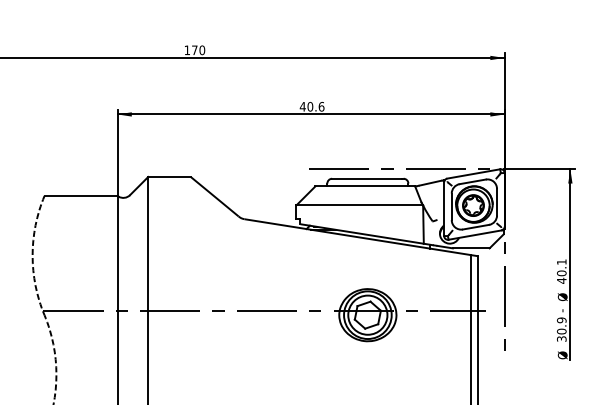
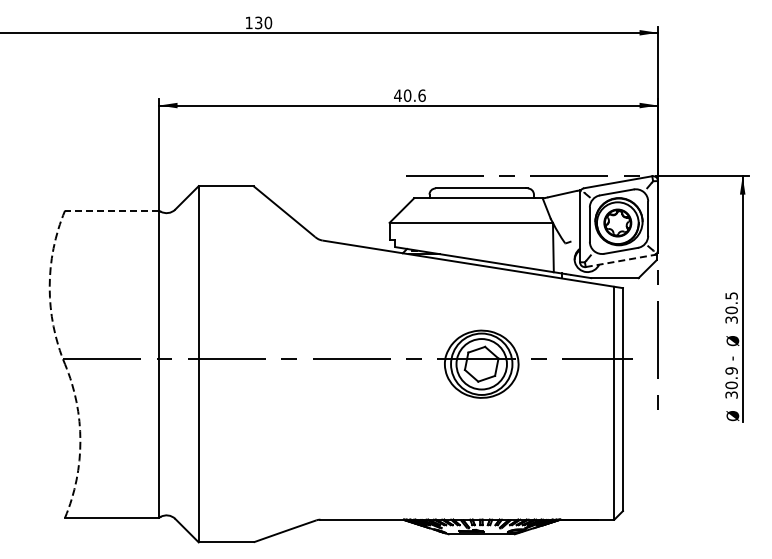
text: (194, 49) -> (258, 22), 170 -> 130
line: (80, 195) -> (111, 210), solid -> dashed
line: (474, 235) -> (619, 261), solid -> dashed
text: (561, 271) -> (731, 308), 40.1 -> 30.5

